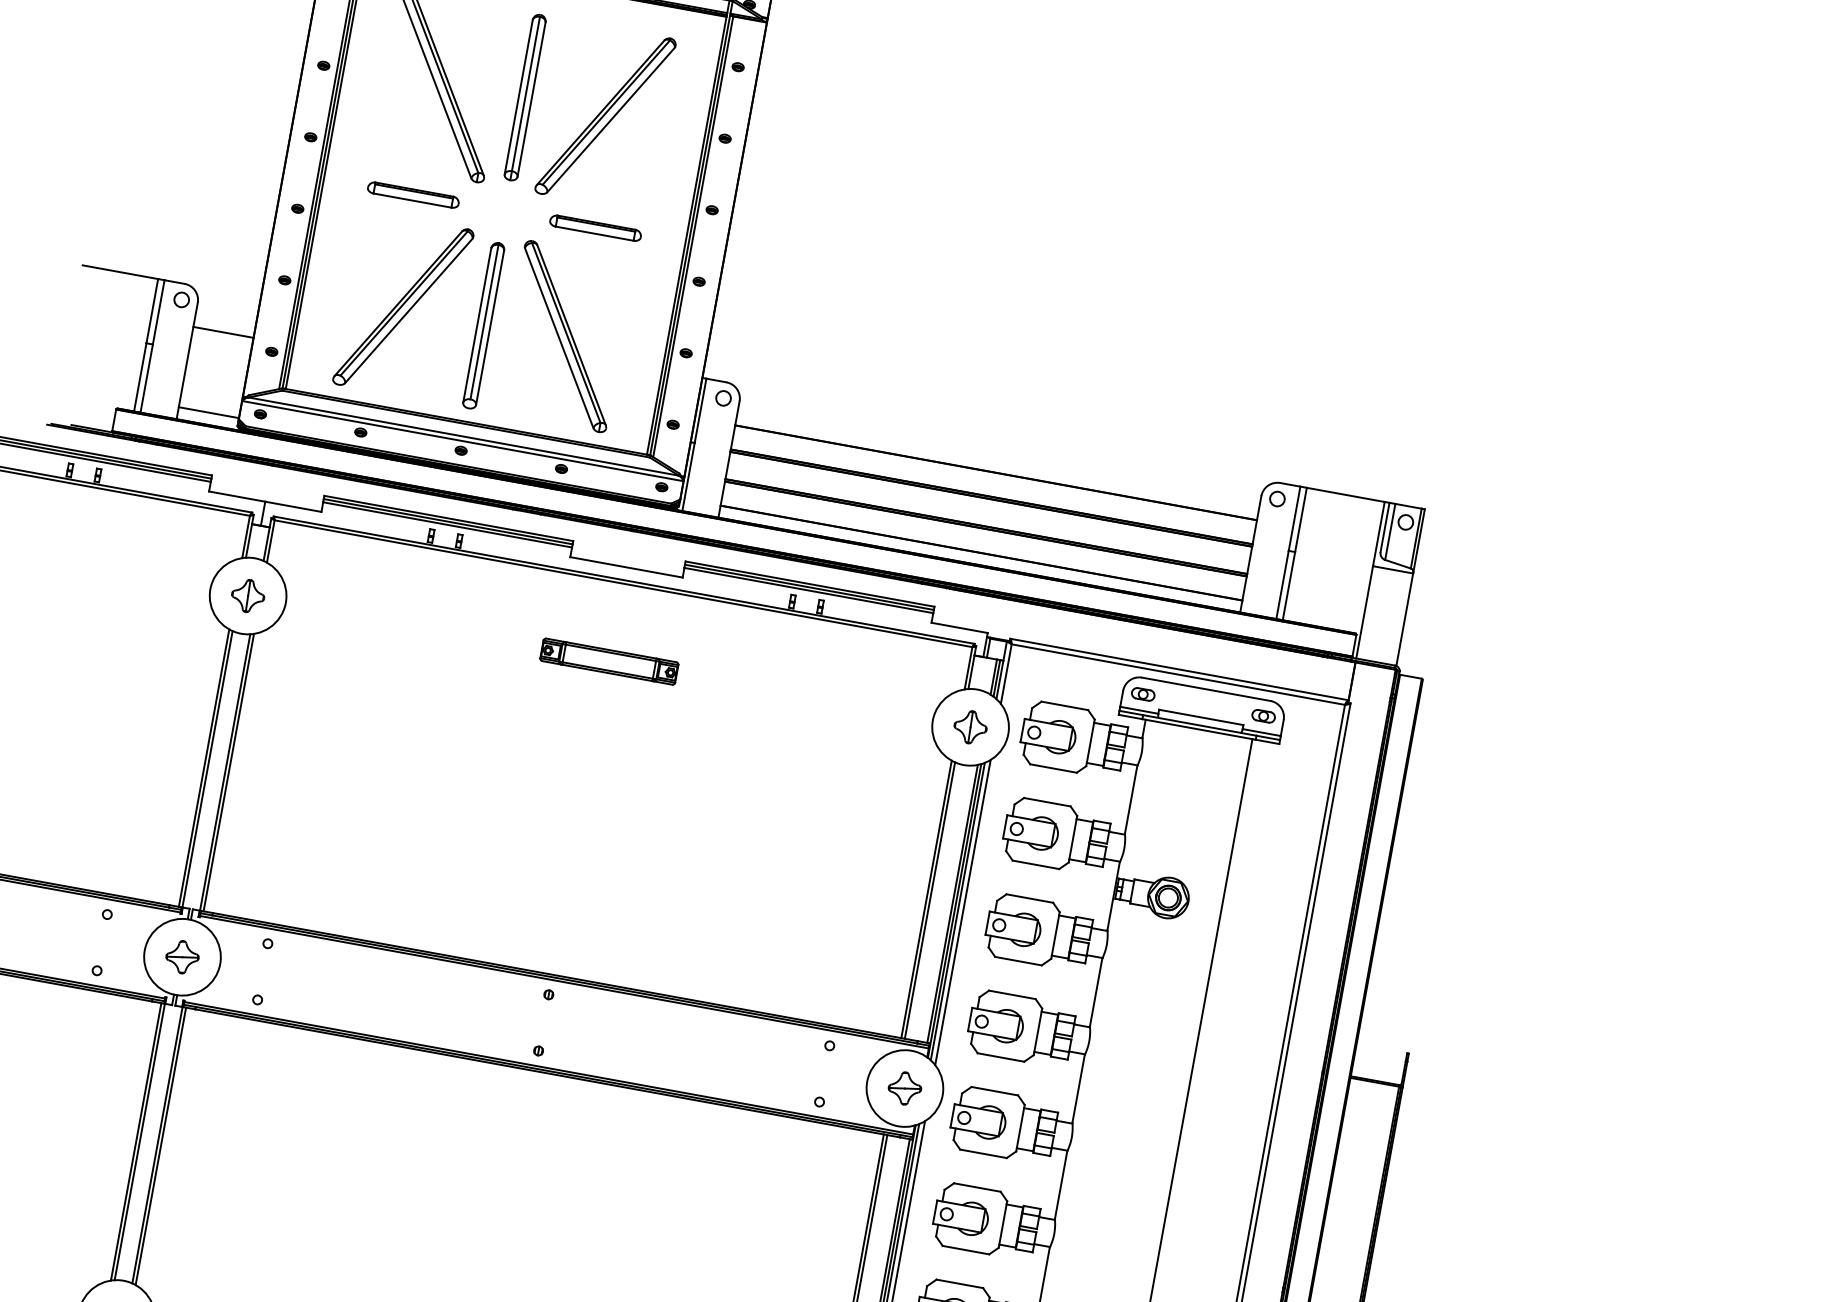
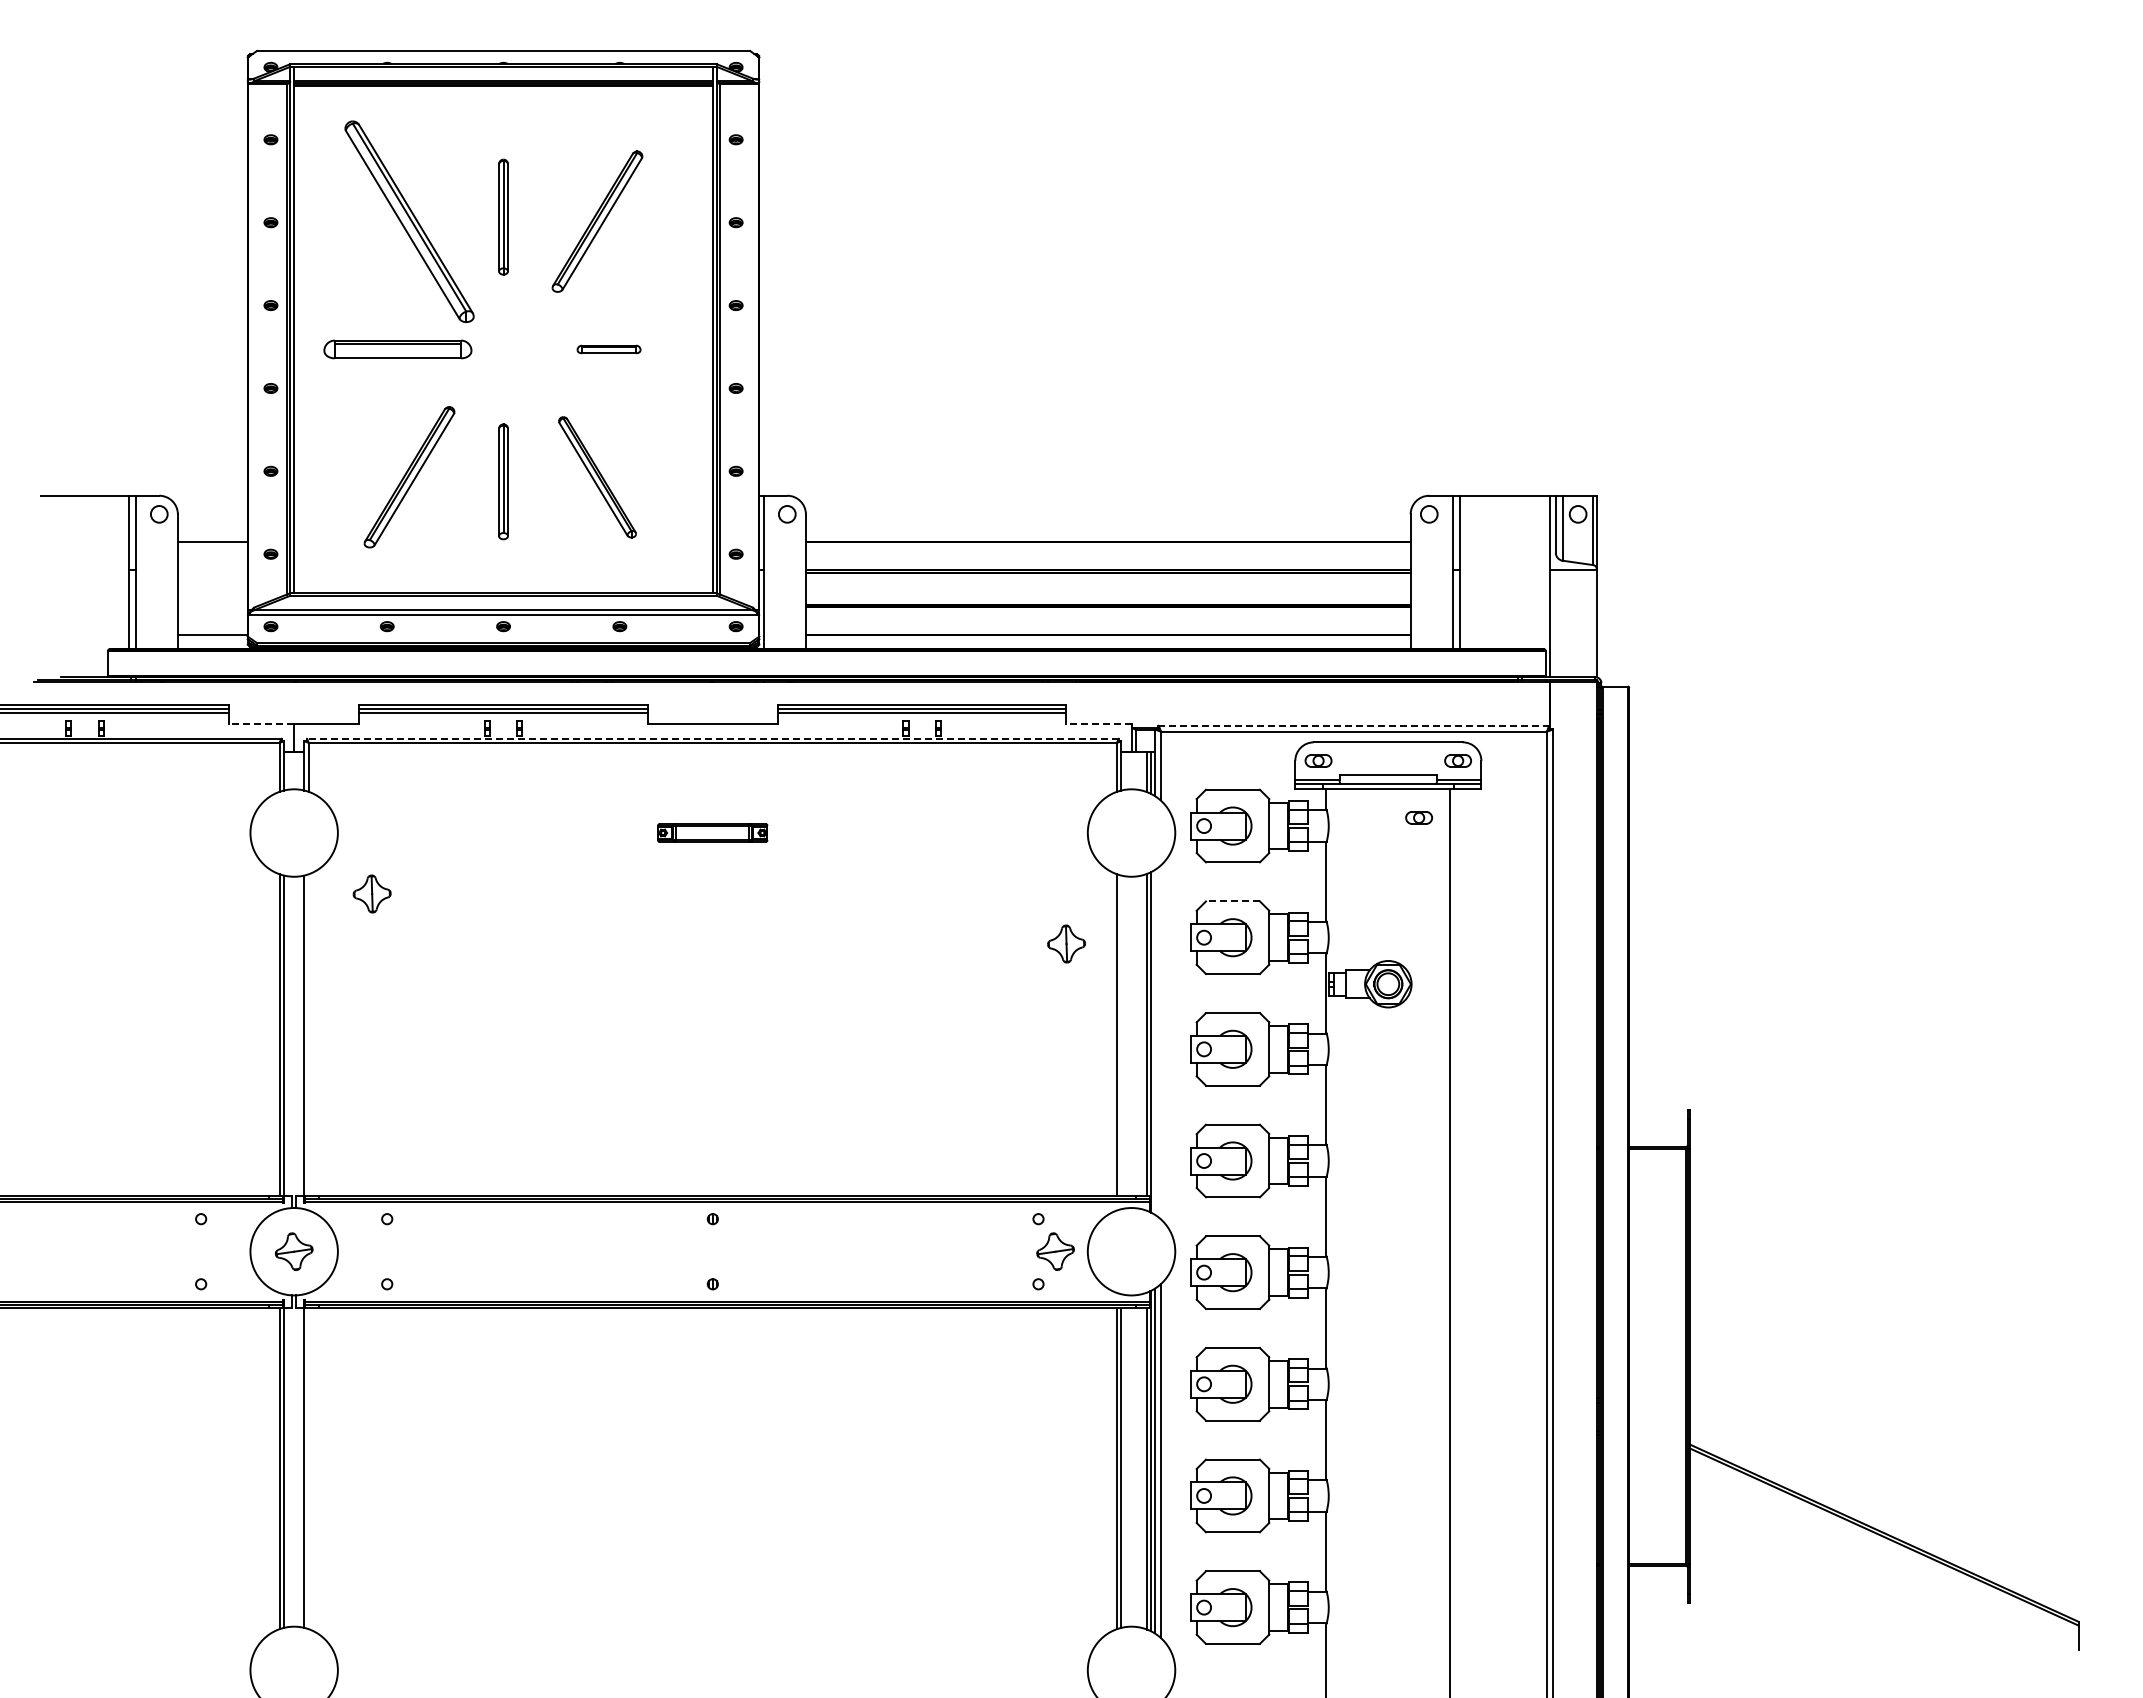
part: (525, 96) -> (503, 216), size x0.6
part: (605, 115) -> (597, 221), size x0.7
part: (413, 195) -> (397, 349), size x1.4
part: (595, 228) -> (608, 349), size x0.6
part: (403, 307) -> (409, 477), size x0.7
part: (483, 325) -> (503, 481), size x0.6
part: (565, 336) -> (597, 477), size x0.6
line: (237, 496) -> (261, 723), solid -> dashed
line: (623, 580) -> (712, 738), solid -> dashed
part: (247, 595) -> (371, 893), moved
line: (959, 627) -> (1098, 723), solid -> dashed
part: (609, 661) -> (712, 832), size x0.7
line: (1178, 669) -> (1353, 725), solid -> dashed
part: (970, 726) -> (1066, 943), moved
part: (1220, 758) -> (1418, 817), added
line: (228, 772) -> (308, 1034), removed
line: (1046, 802) -> (1232, 901), solid -> dashed
line: (930, 900) -> (1121, 1035), removed
line: (957, 911) -> (1154, 1042), removed
line: (962, 912) -> (1160, 1042), removed
part: (904, 1088) -> (1055, 1251), moved
line: (160, 1146) -> (308, 1468), removed

